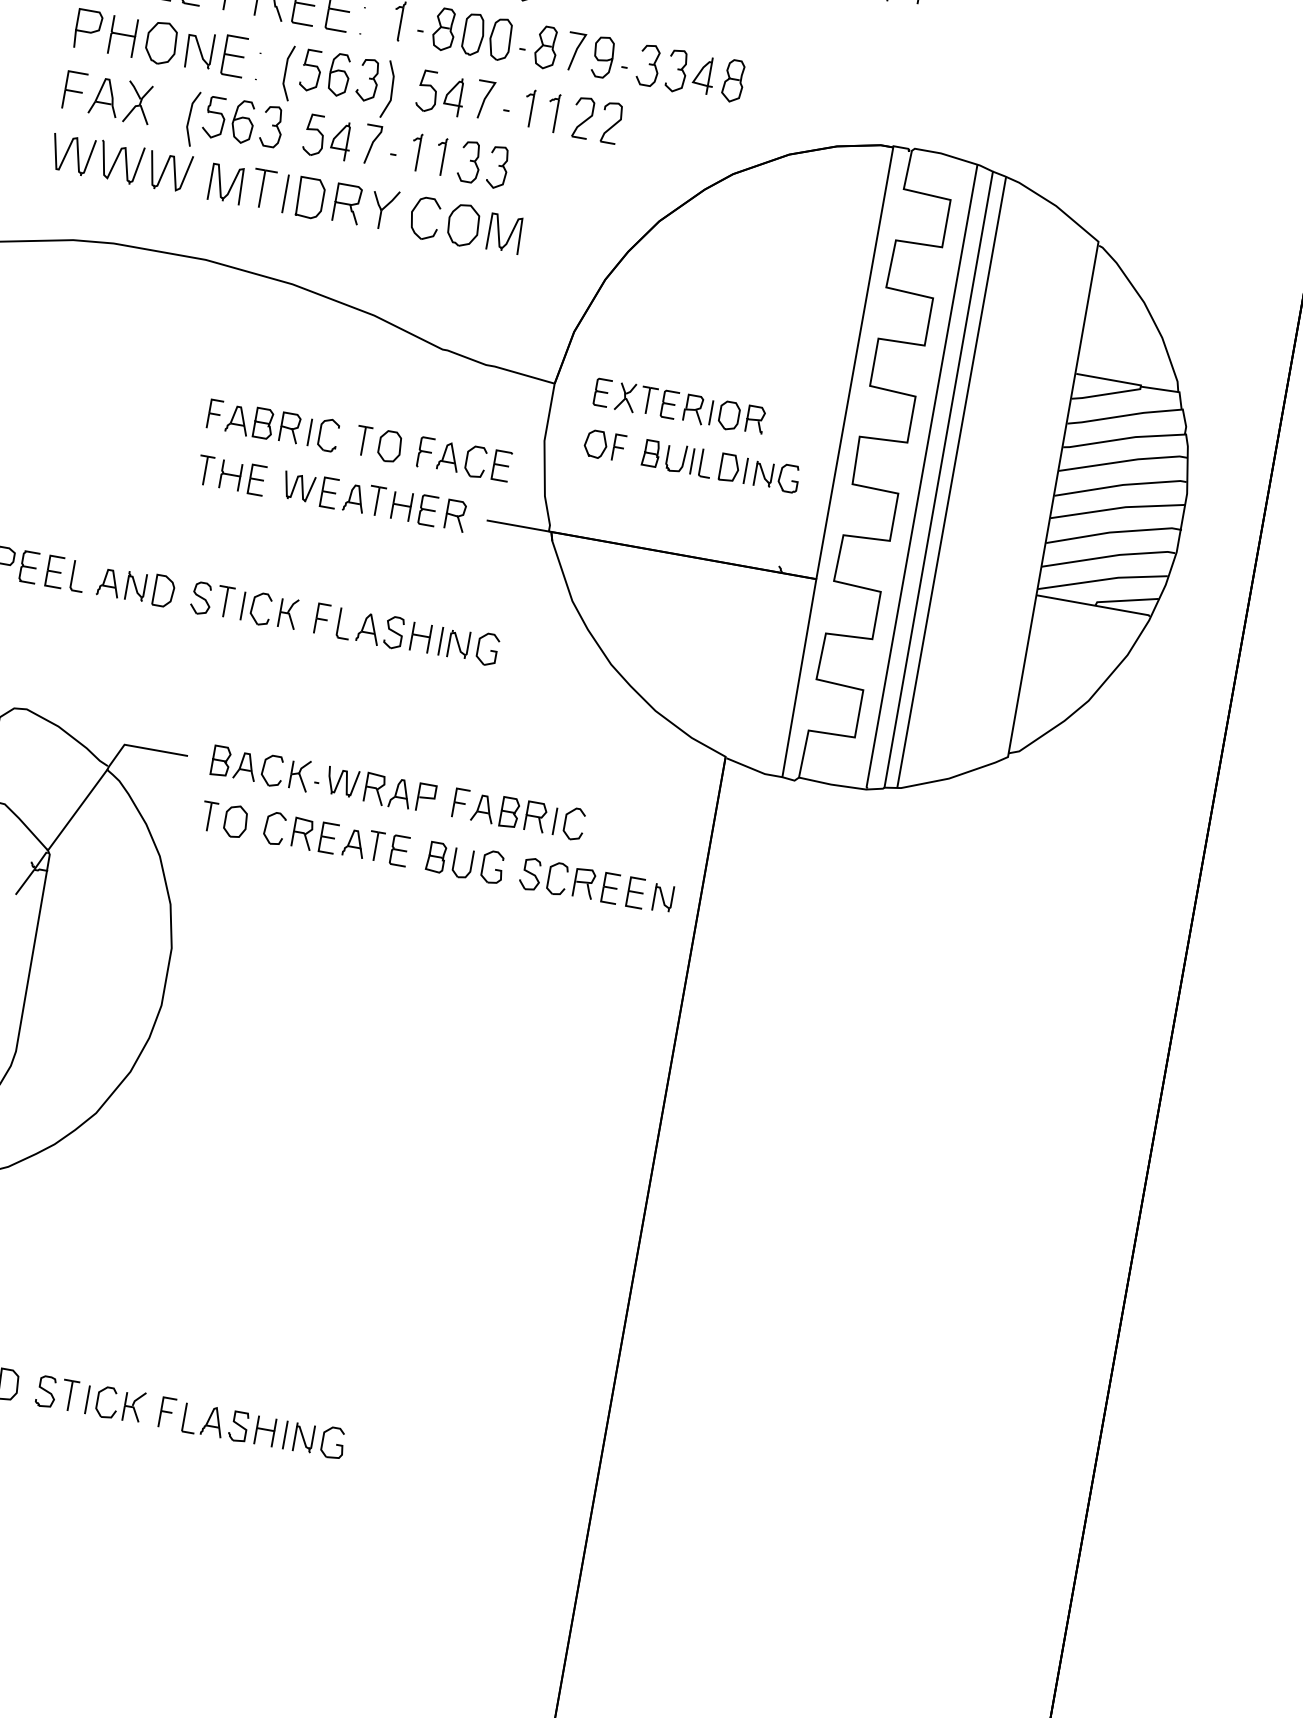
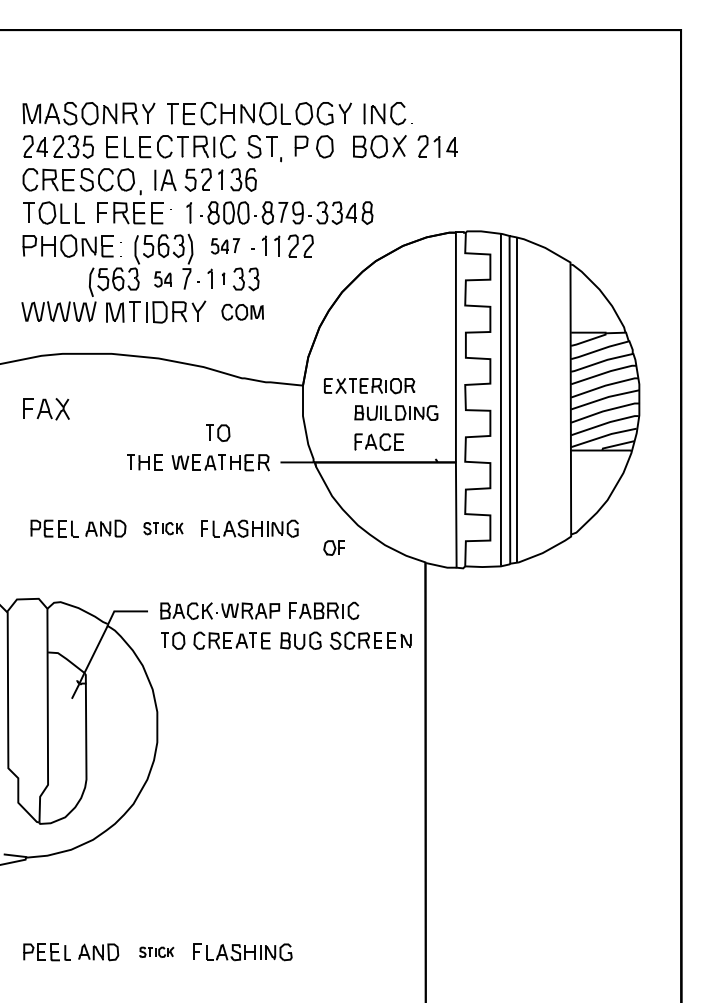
part: (455, 96) -> (225, 246), size x0.7
part: (108, 98) -> (46, 409), moved
part: (326, 137) -> (162, 279), size x0.7
part: (441, 155) -> (223, 278), size x0.6
part: (465, 225) -> (242, 312), size x0.7
part: (273, 424) -> (161, 432), removed
part: (603, 444) -> (333, 547), moved
part: (464, 460) -> (379, 442), moved
part: (244, 605) -> (163, 528), size x0.7
part: (89, 1399) -> (156, 952), size x0.6

